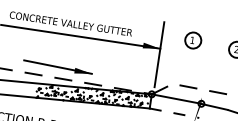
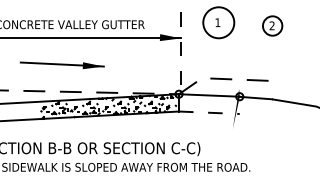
circle: (193, 40) -> (218, 22), size x1.6
line: (159, 54) -> (180, 45), solid -> dashed
part: (57, 67) -> (61, 65), moved

